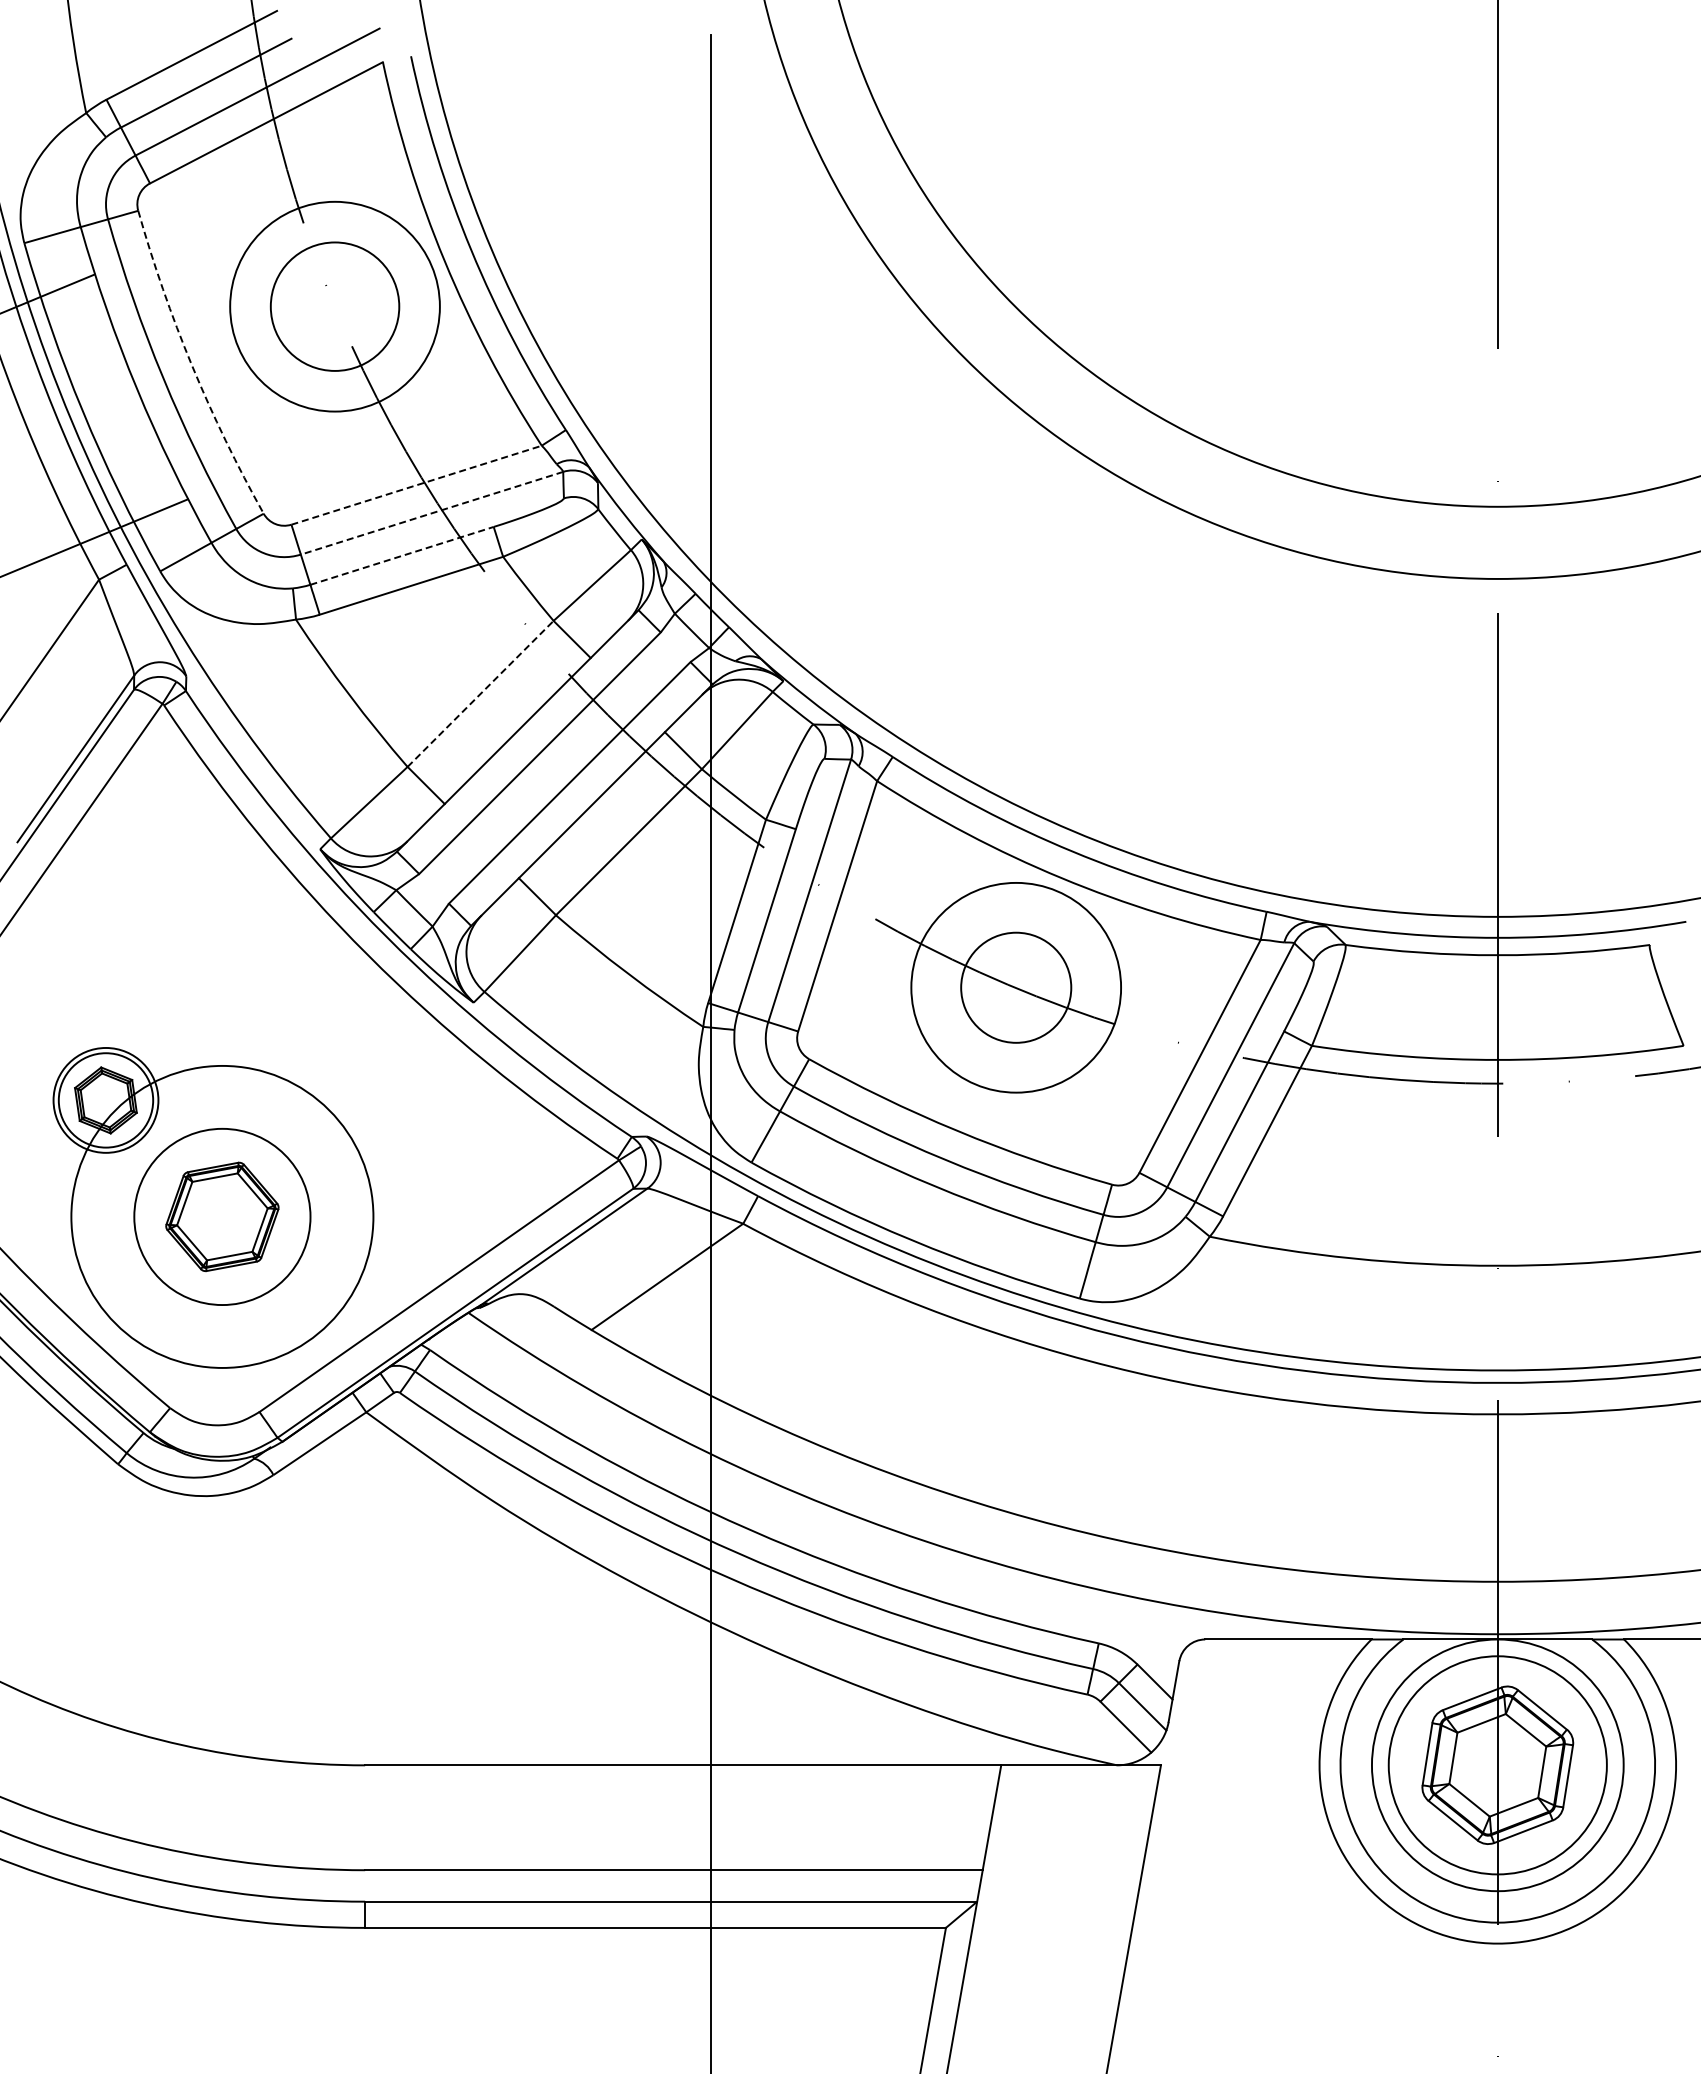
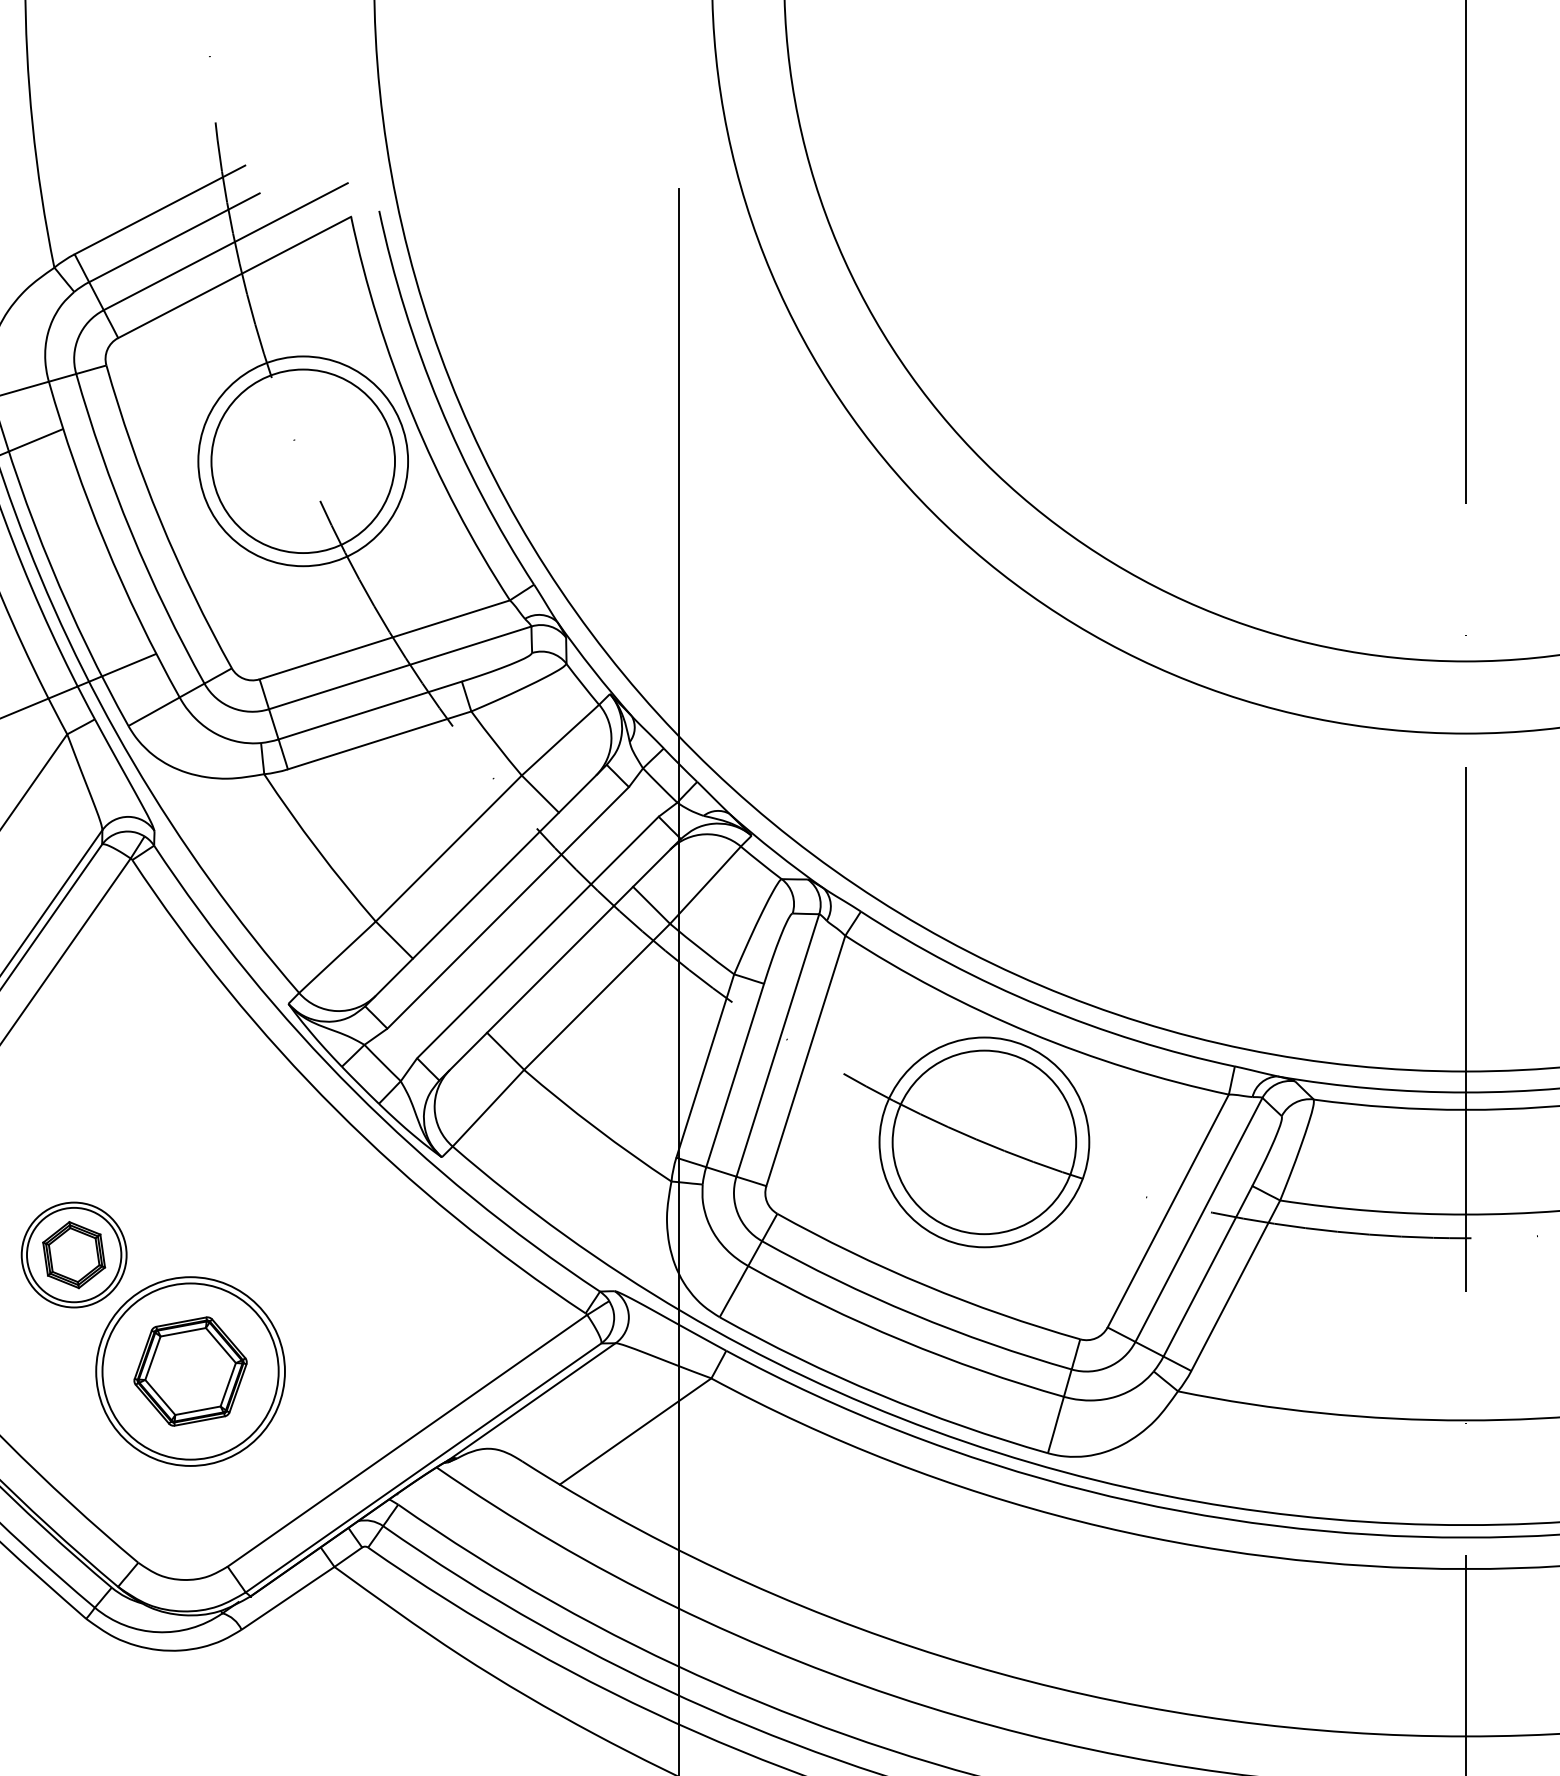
circle: (334, 306) -> (302, 461), size x1.43
arc: (192, 365) -> (160, 520), dashed -> solid
line: (417, 485) -> (385, 640), dashed -> solid
line: (432, 513) -> (400, 668), dashed -> solid
line: (402, 555) -> (370, 710), dashed -> solid
line: (480, 693) -> (448, 848), dashed -> solid
circle: (1016, 987) -> (984, 1142), size x1.67
circle: (222, 1216) -> (190, 1371), size x0.62

